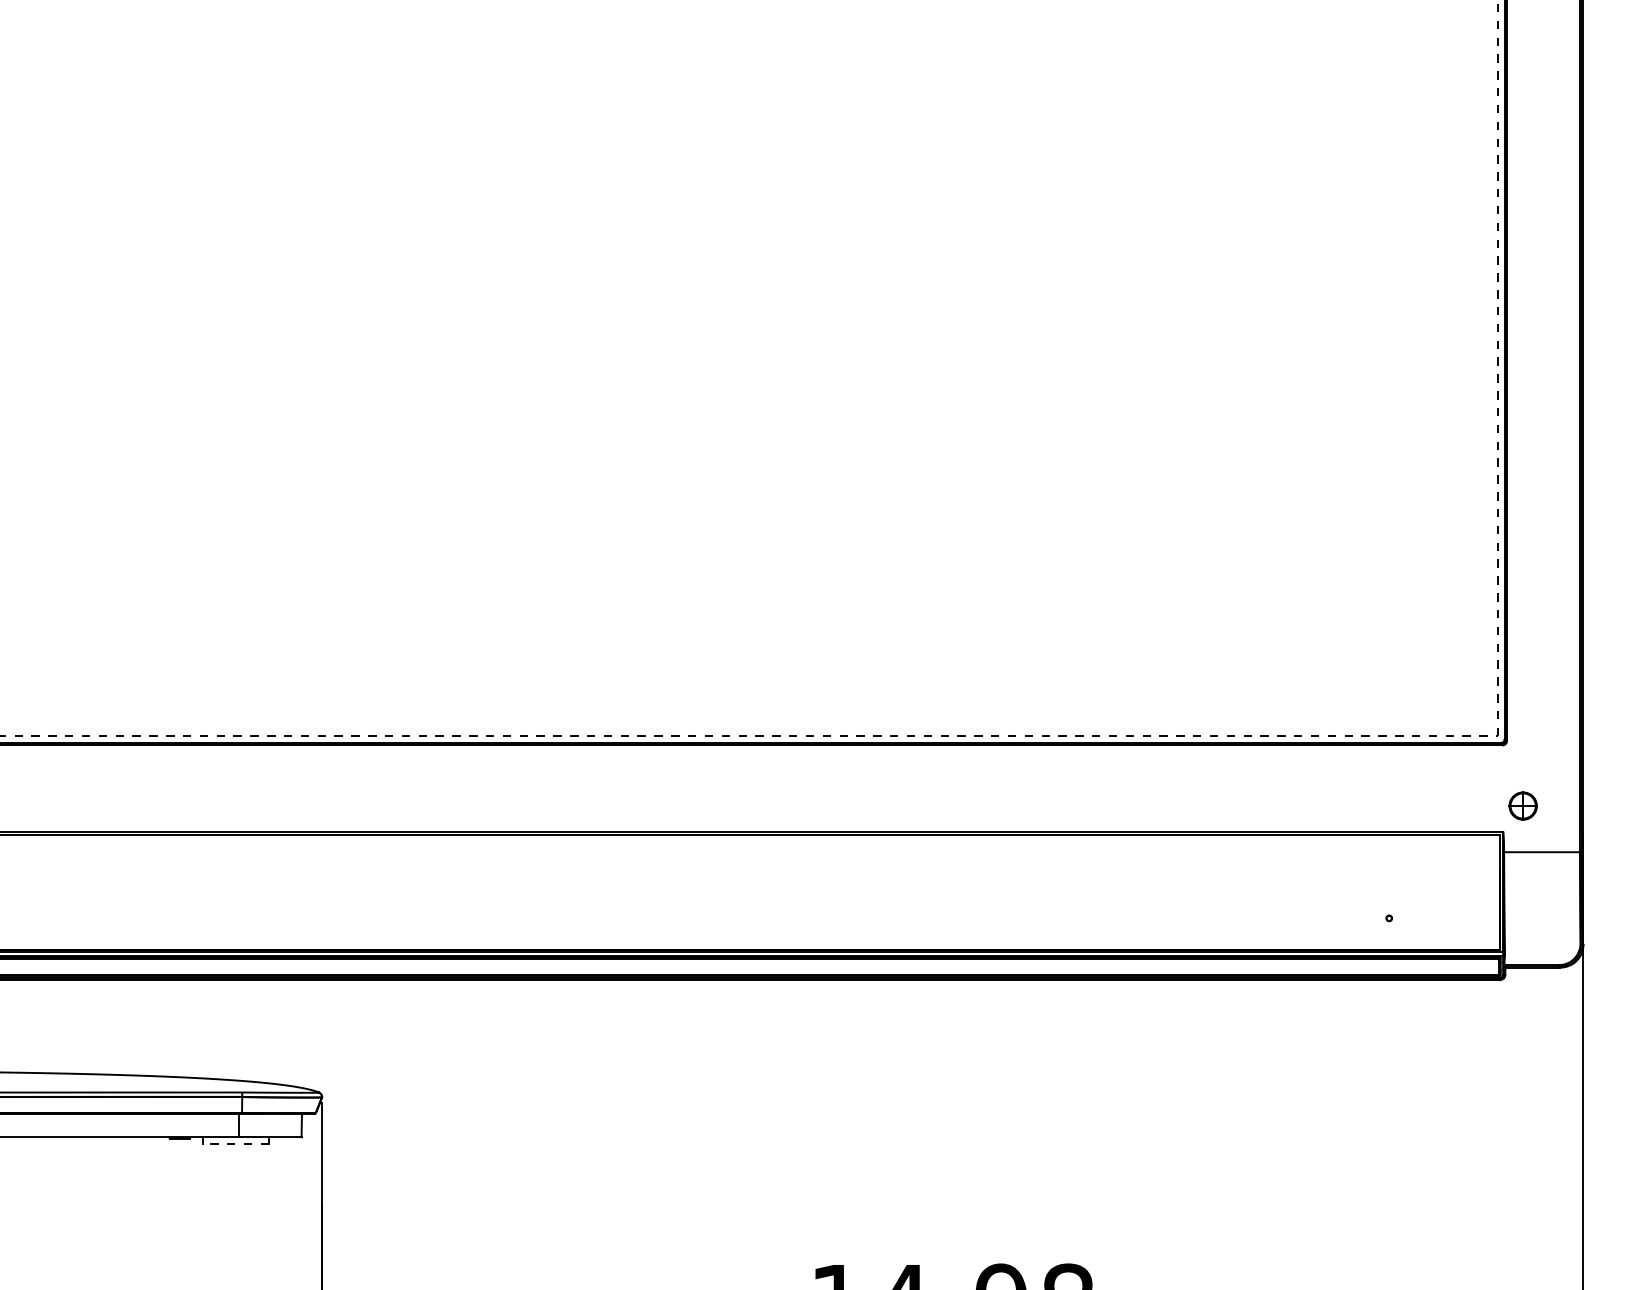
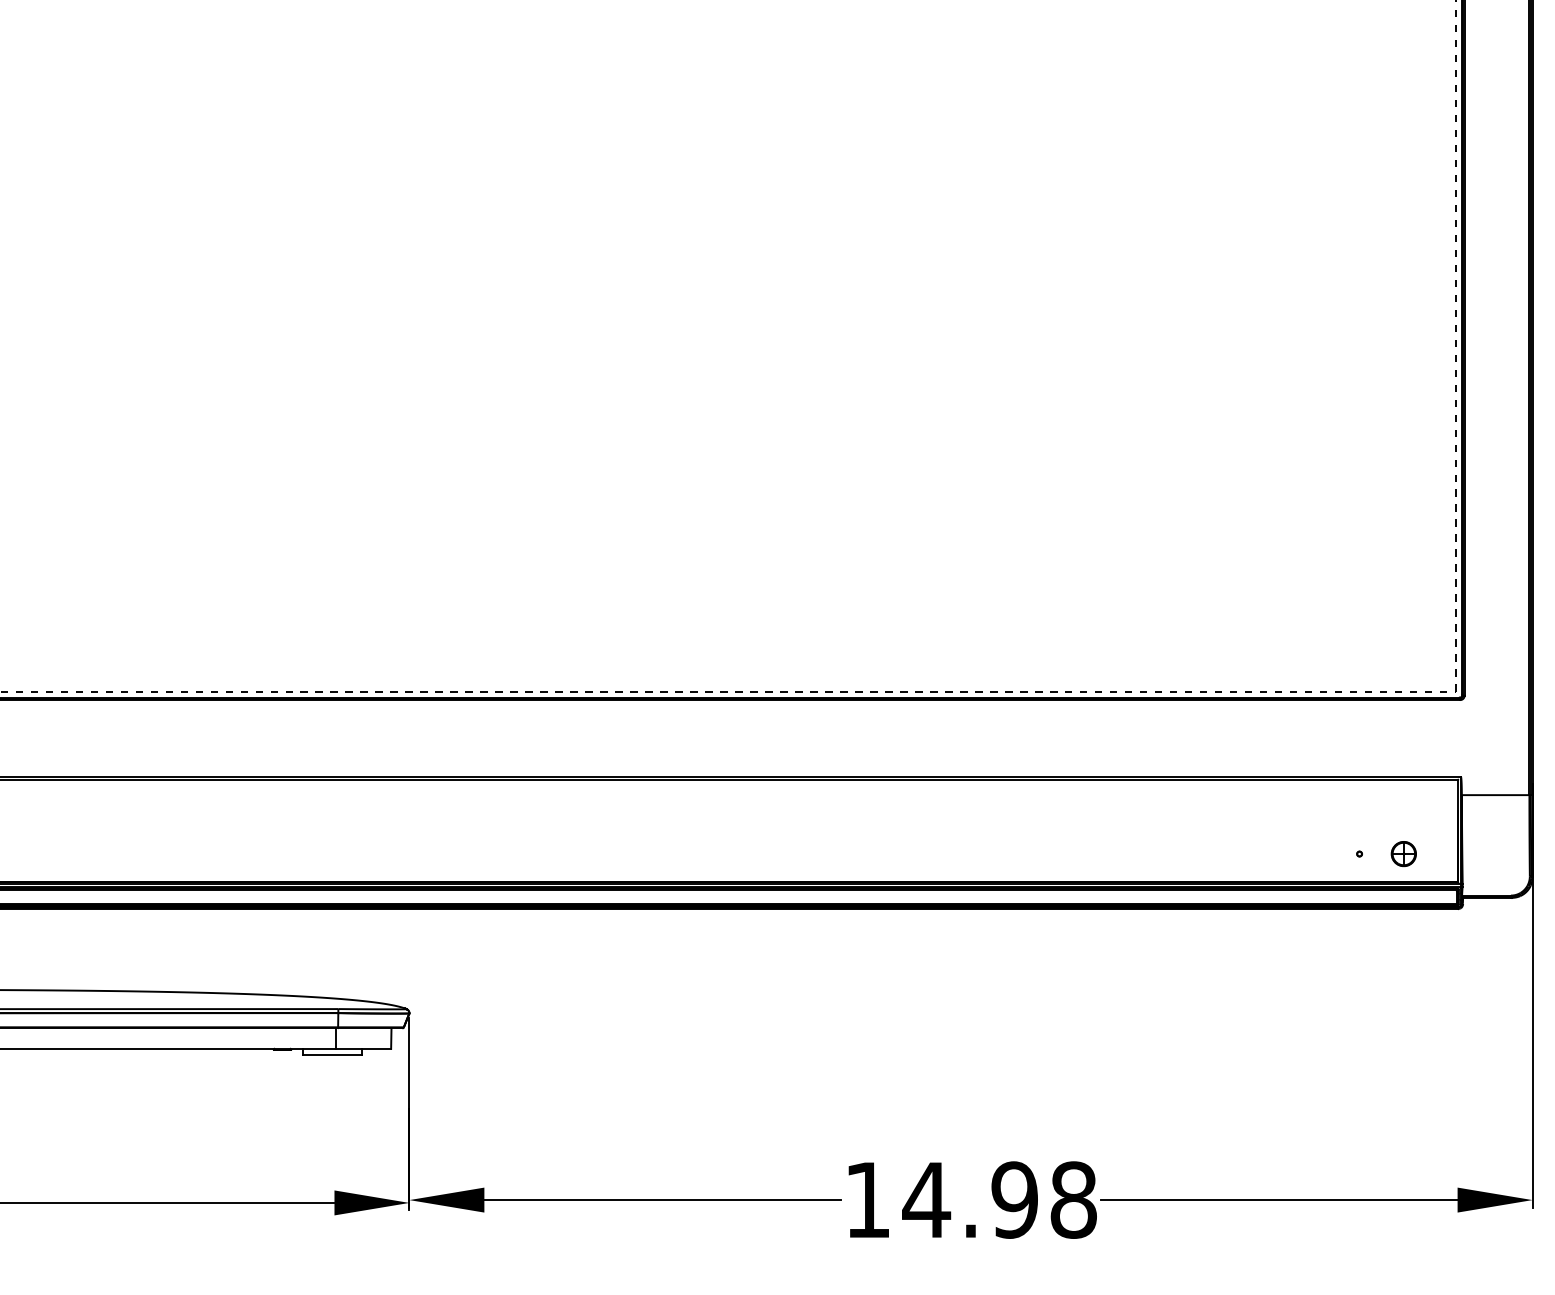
part: (1522, 806) -> (1403, 854), moved
line: (235, 1143) -> (332, 1054), dashed -> solid

